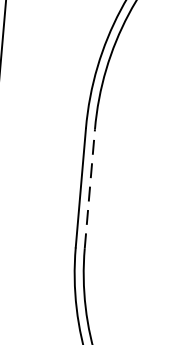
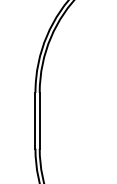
line: (89, 188) -> (39, 120), dashed -> solid

